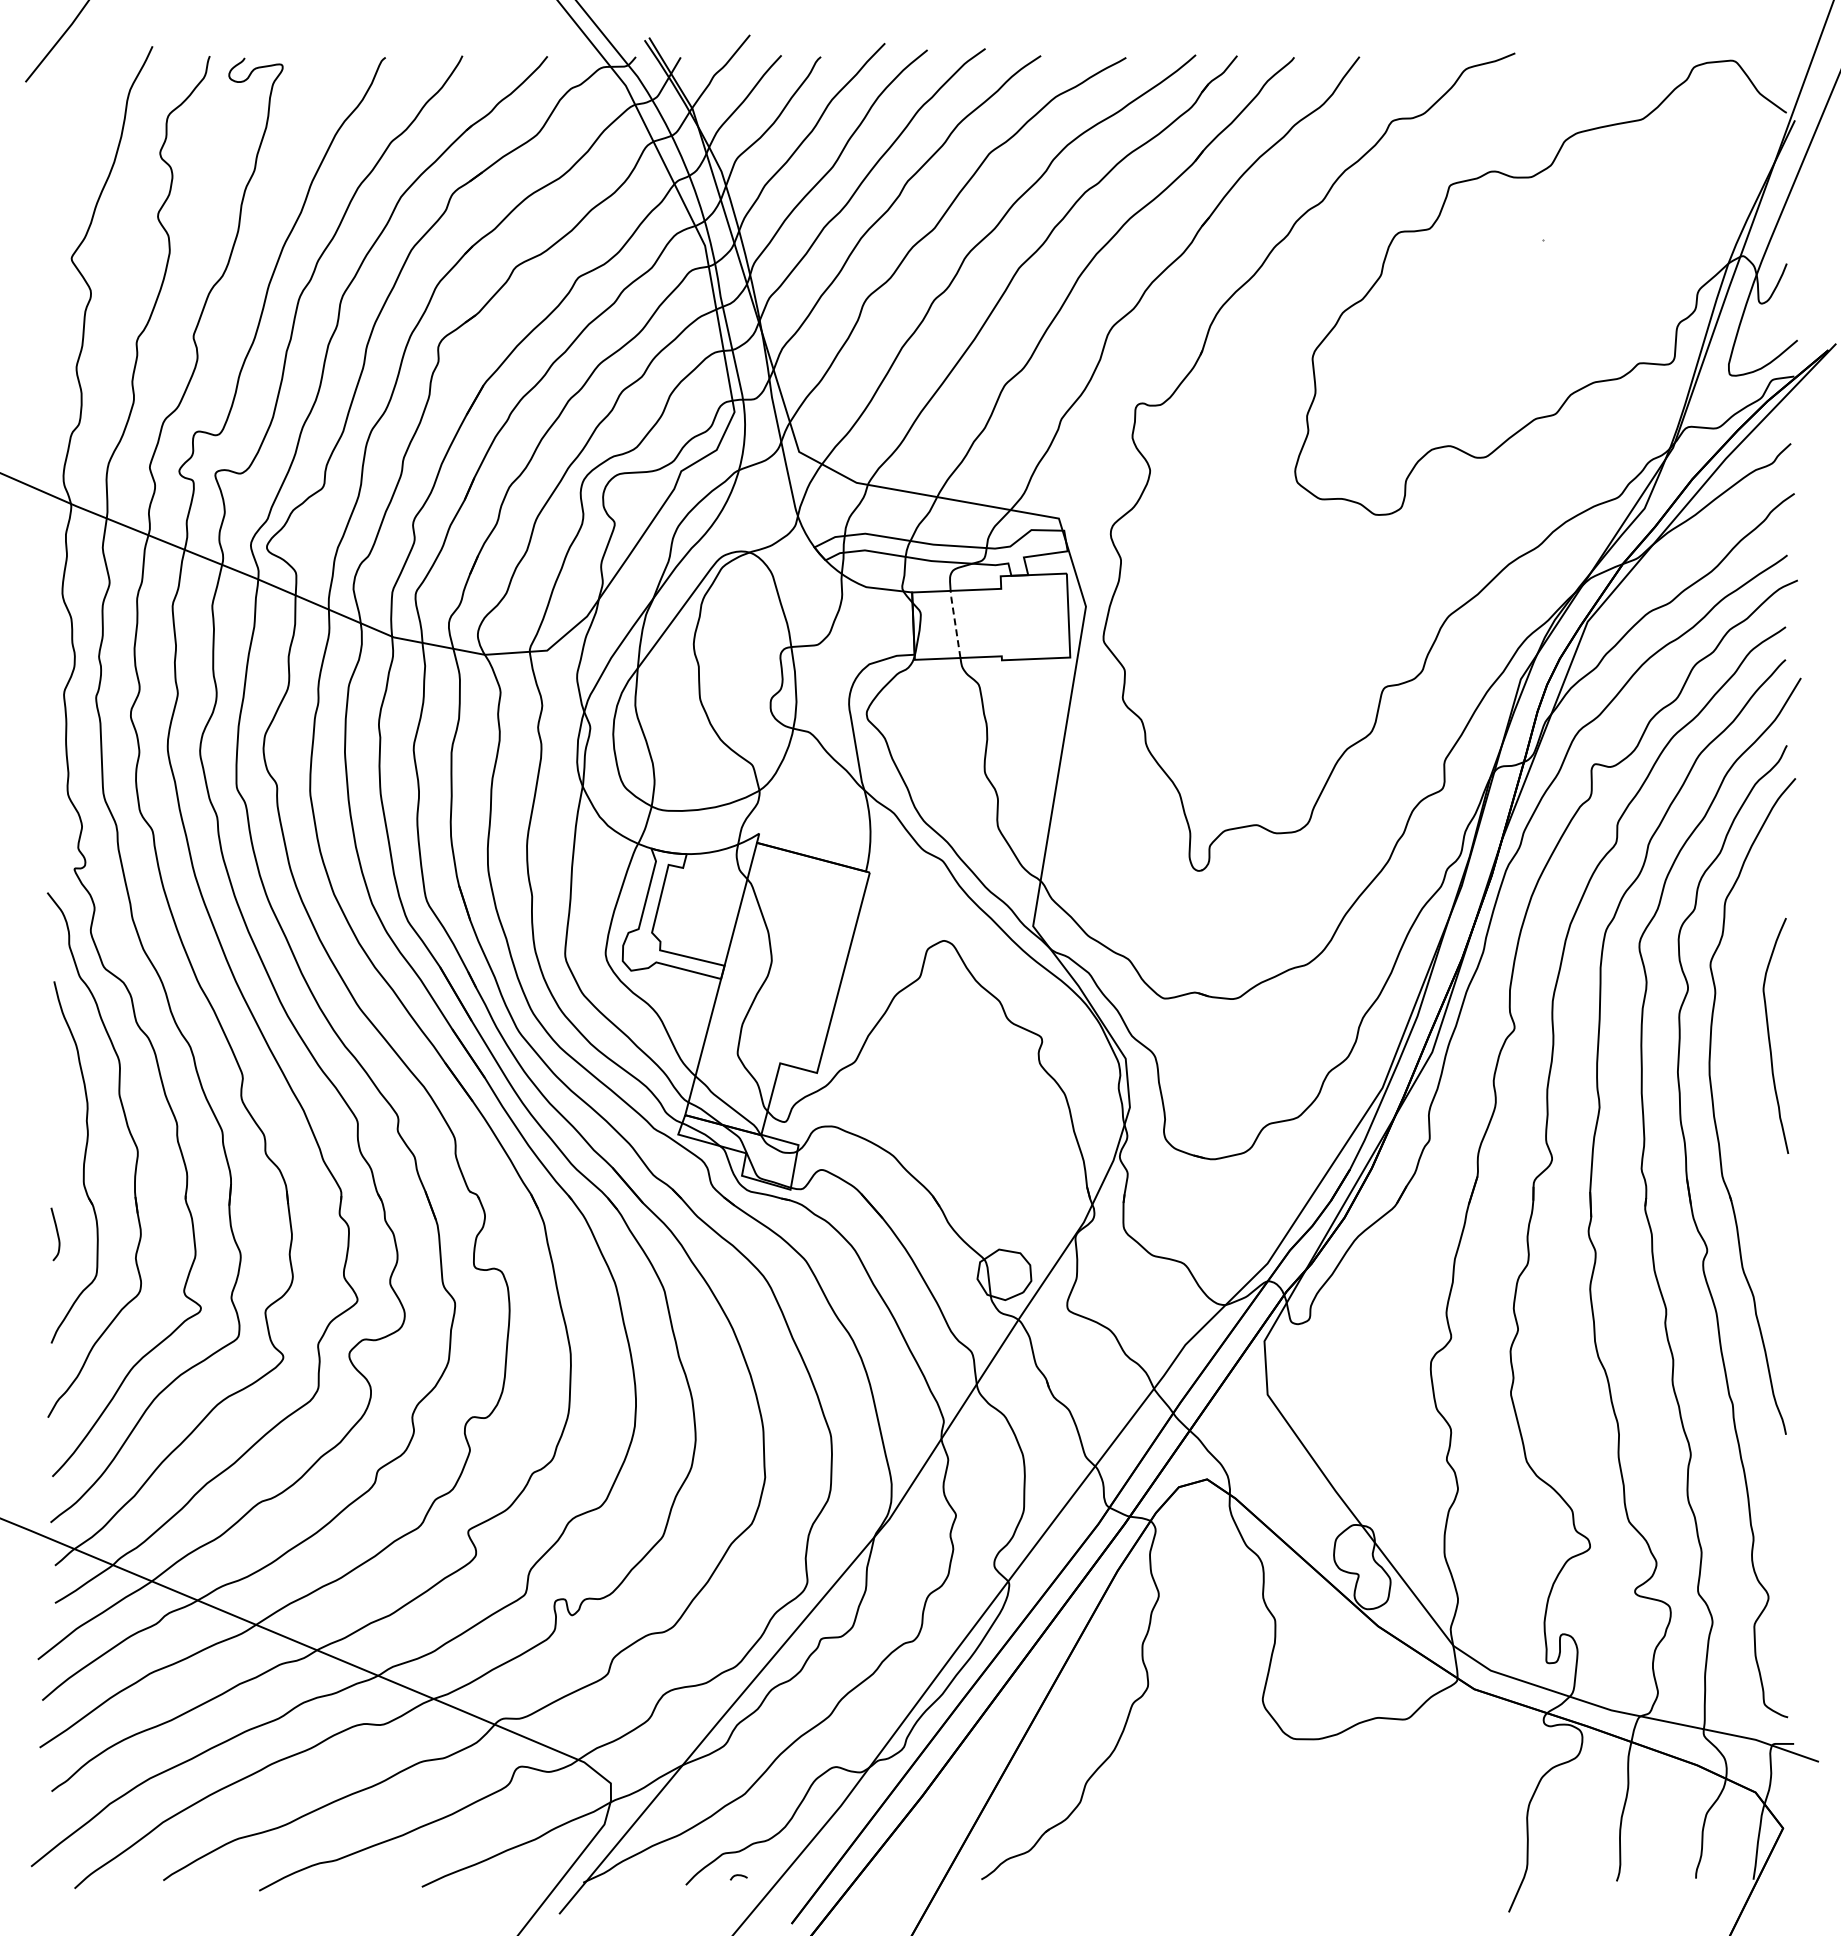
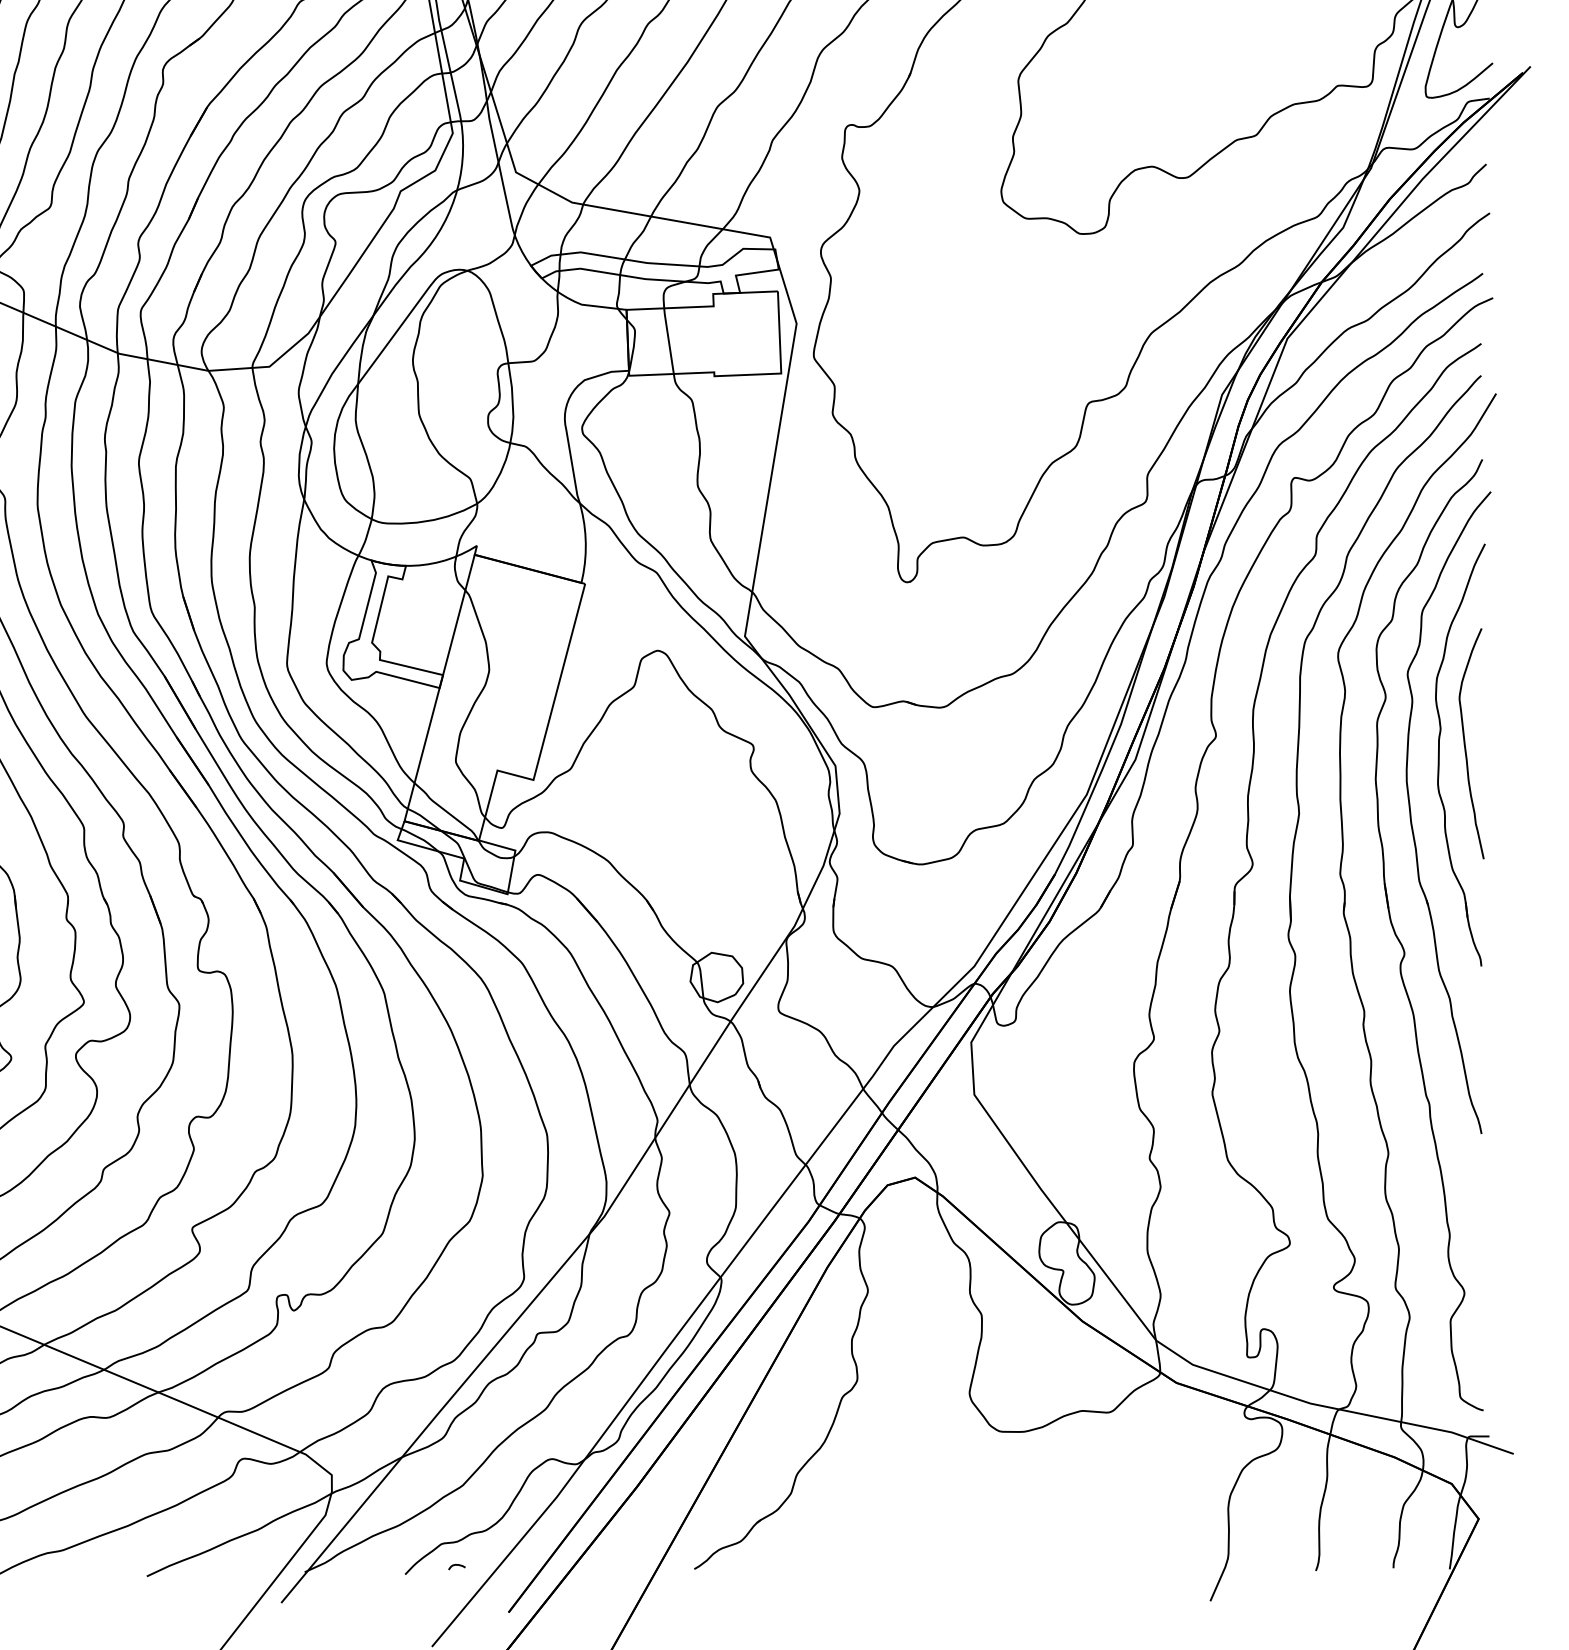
line: (955, 623) -> (668, 340), dashed -> solid
part: (1743, 1047) -> (1439, 755), added

